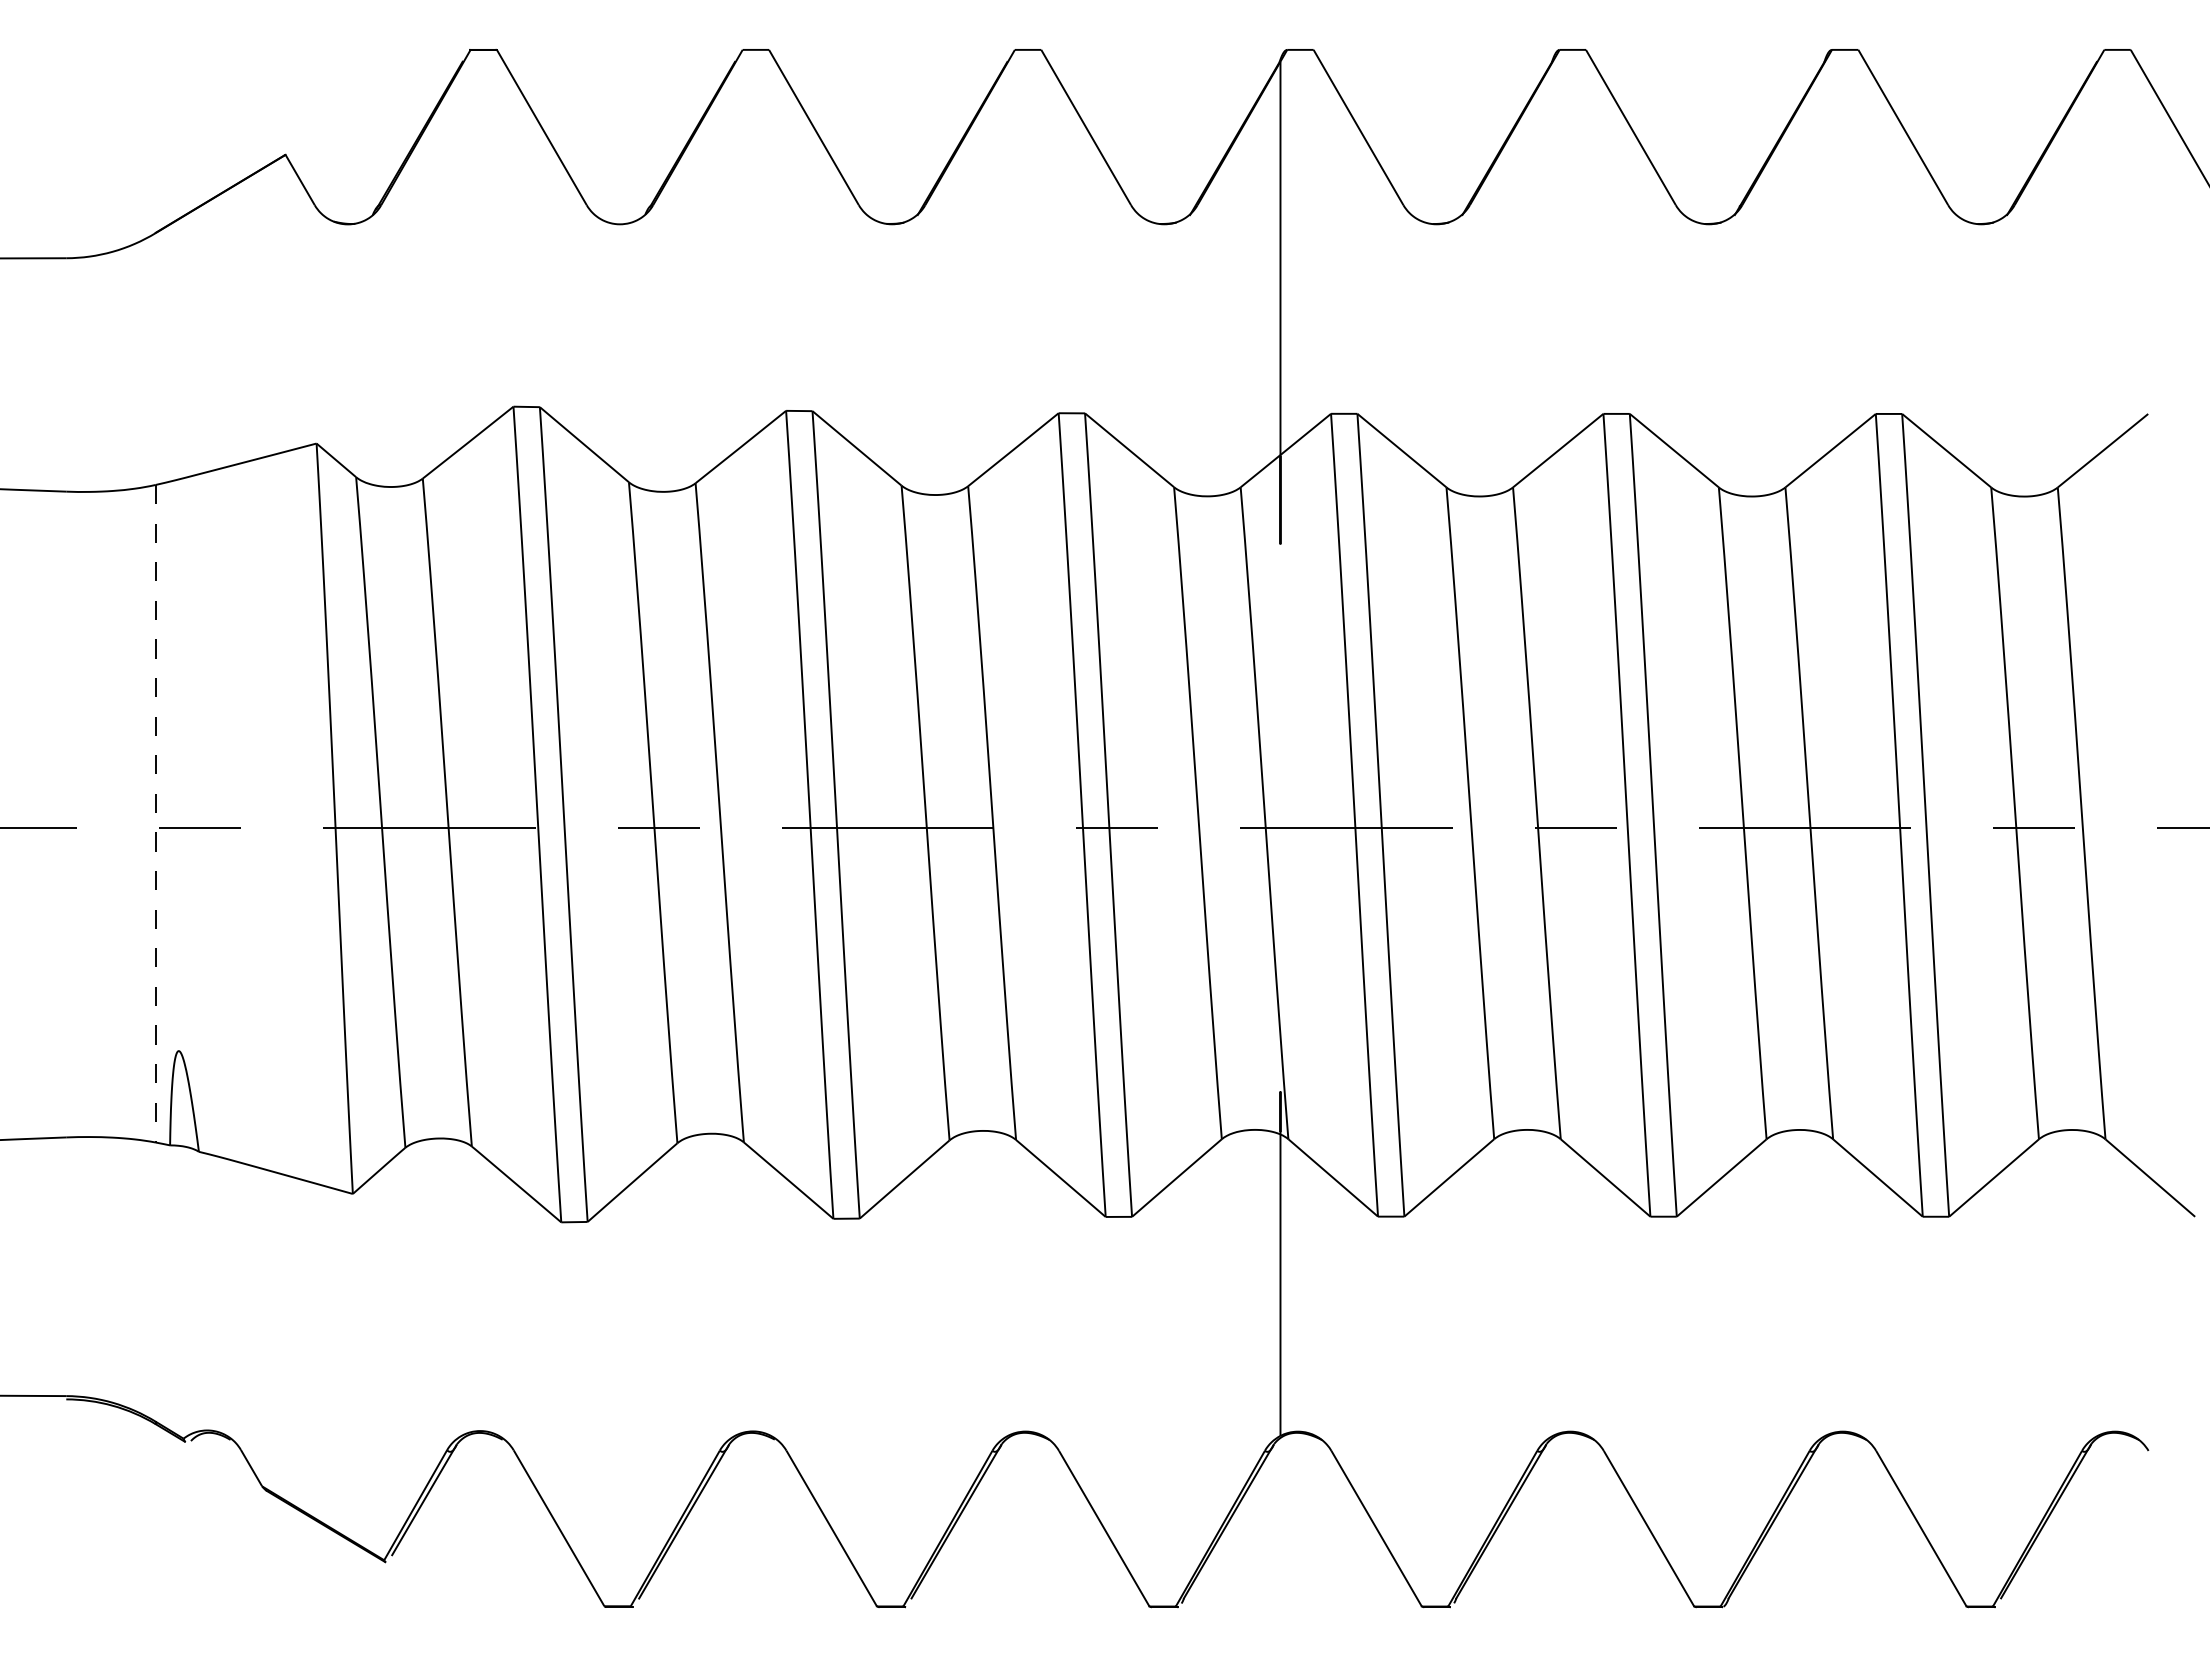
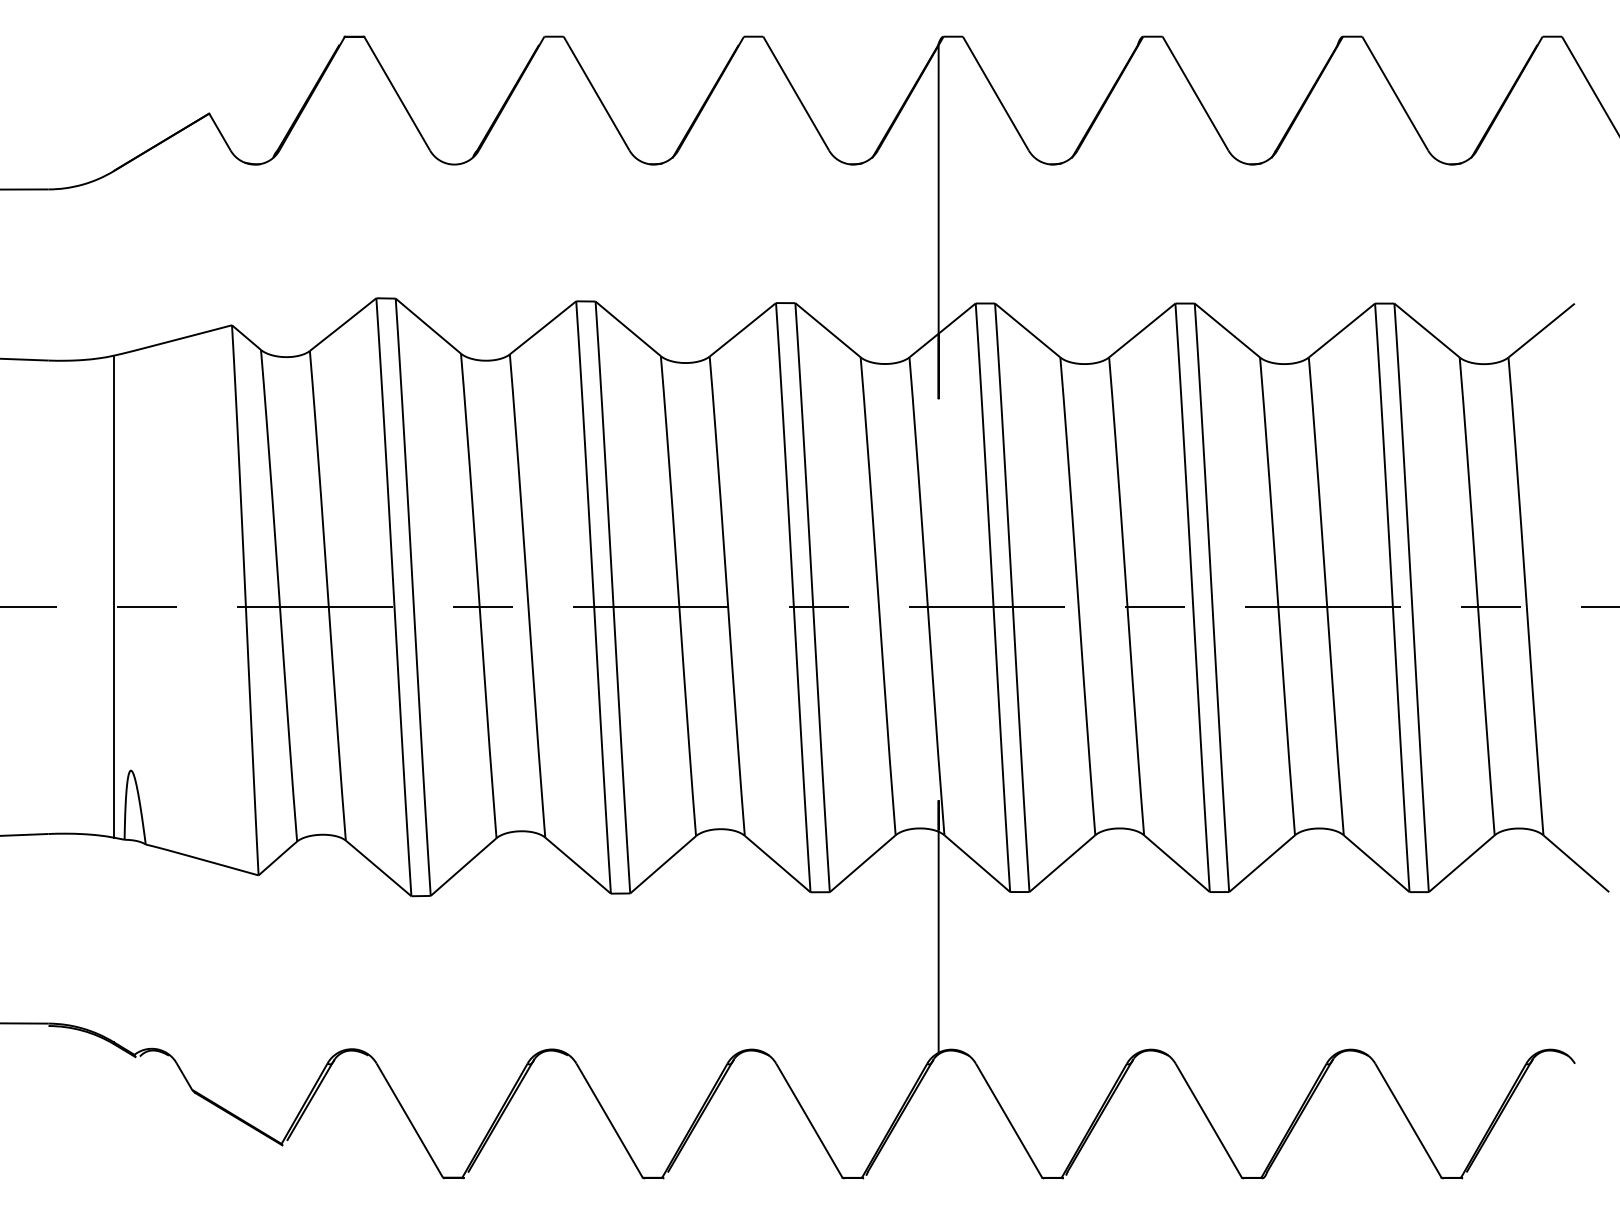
line: (155, 813) -> (113, 596), dashed -> solid

